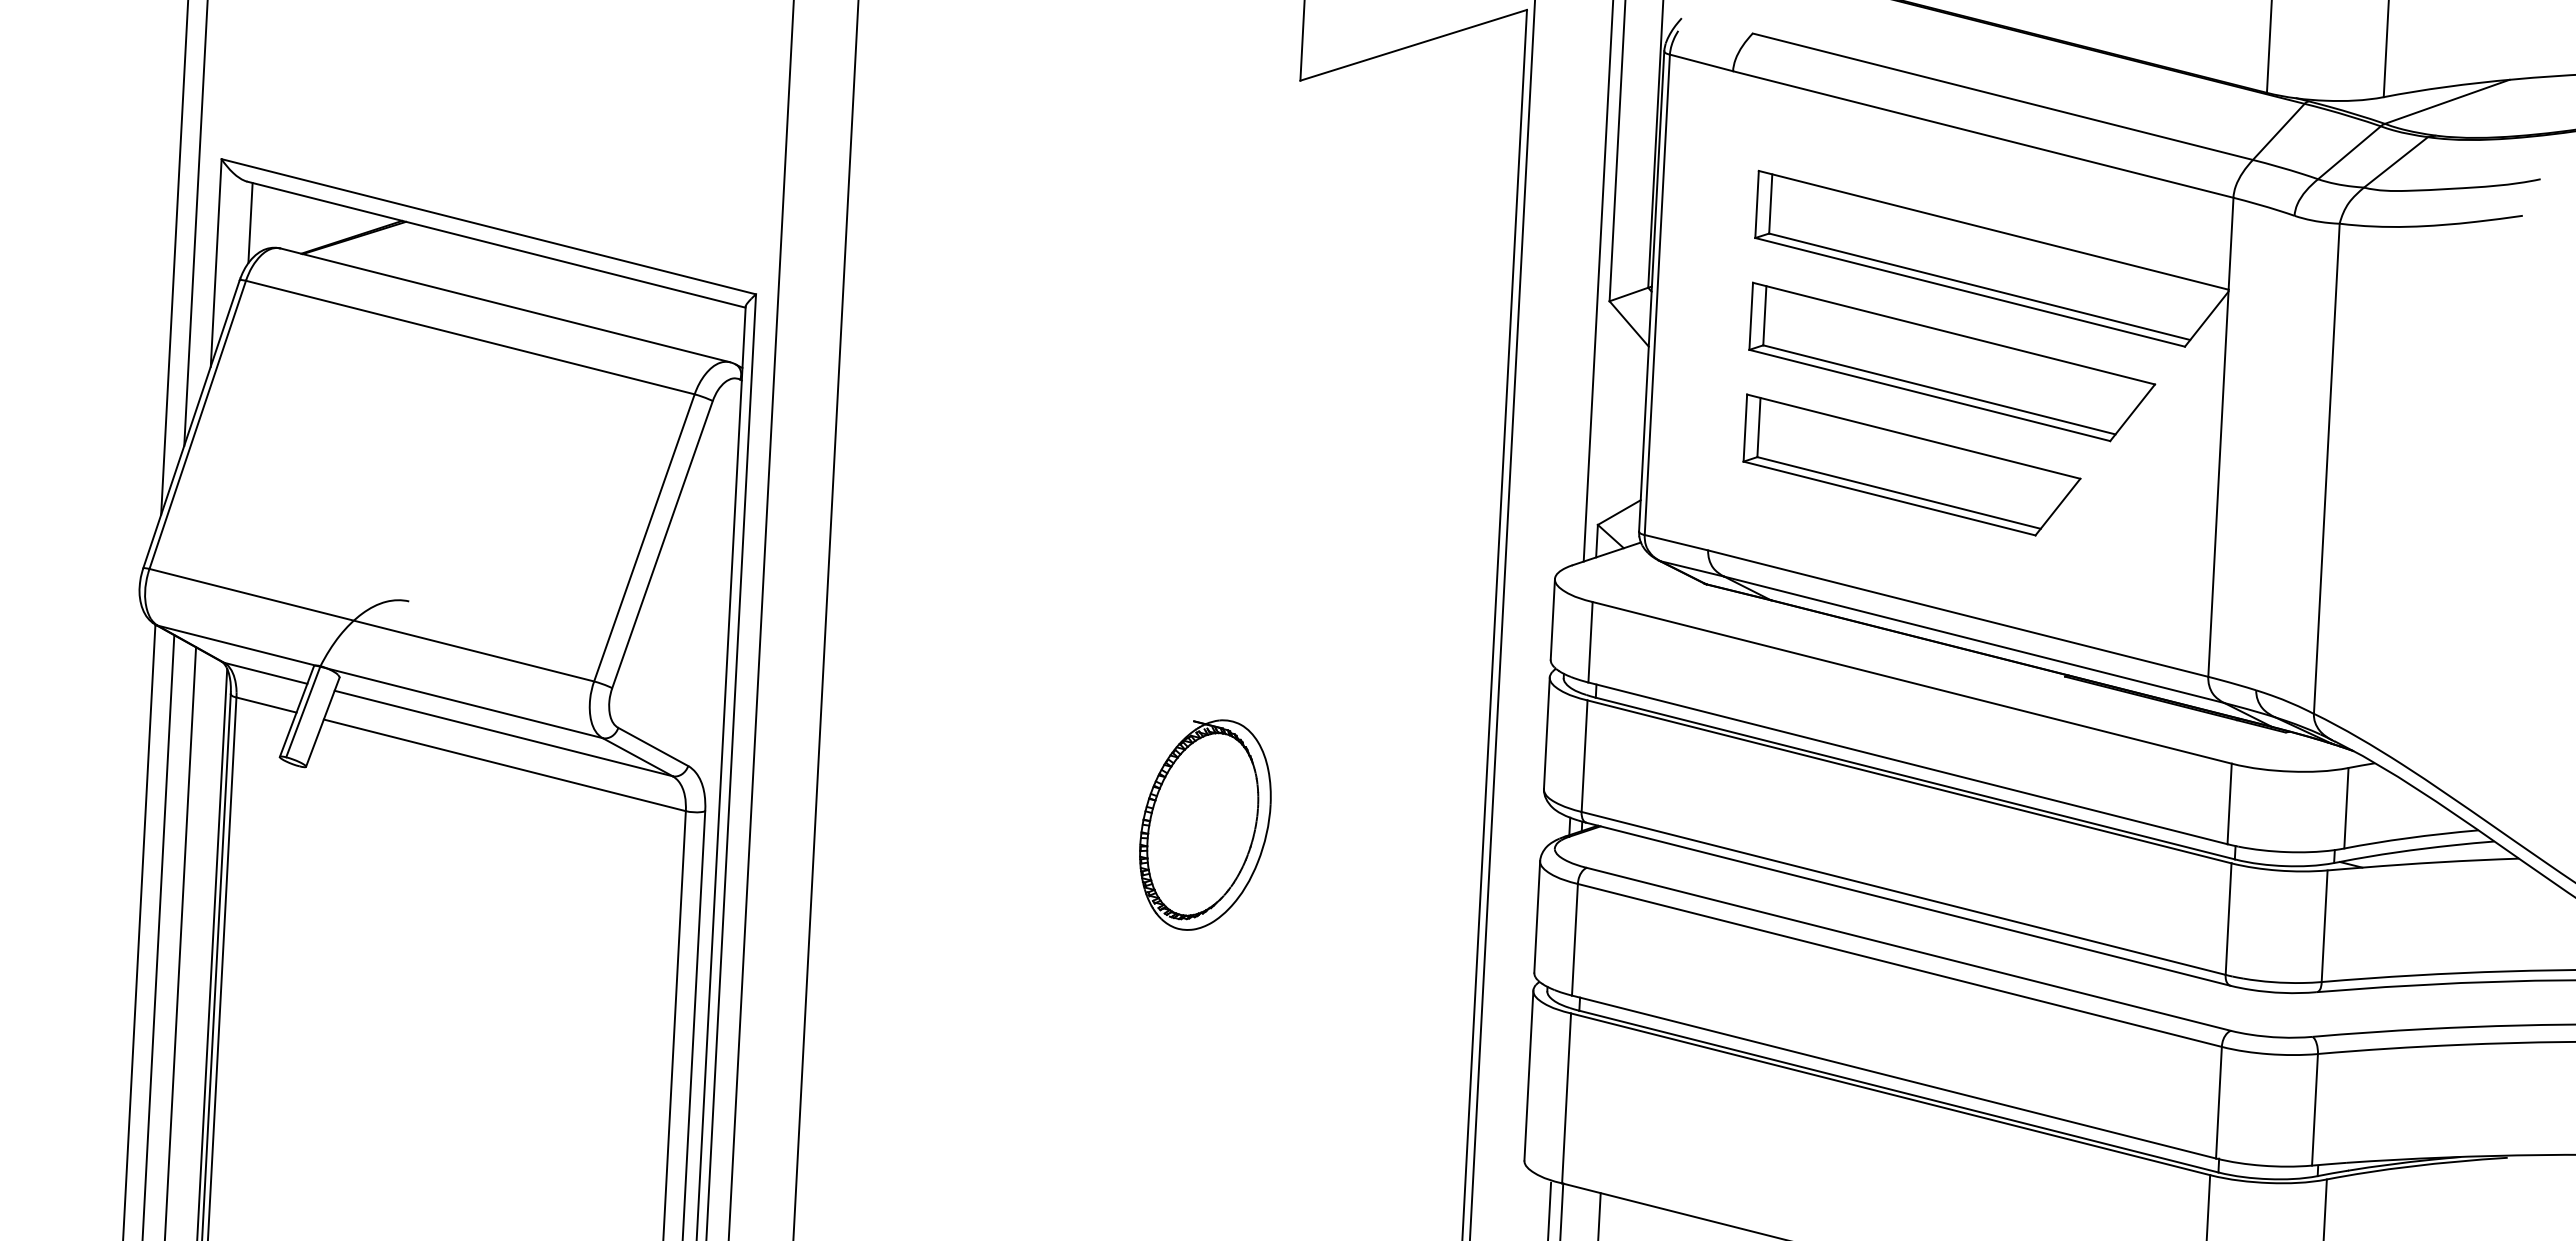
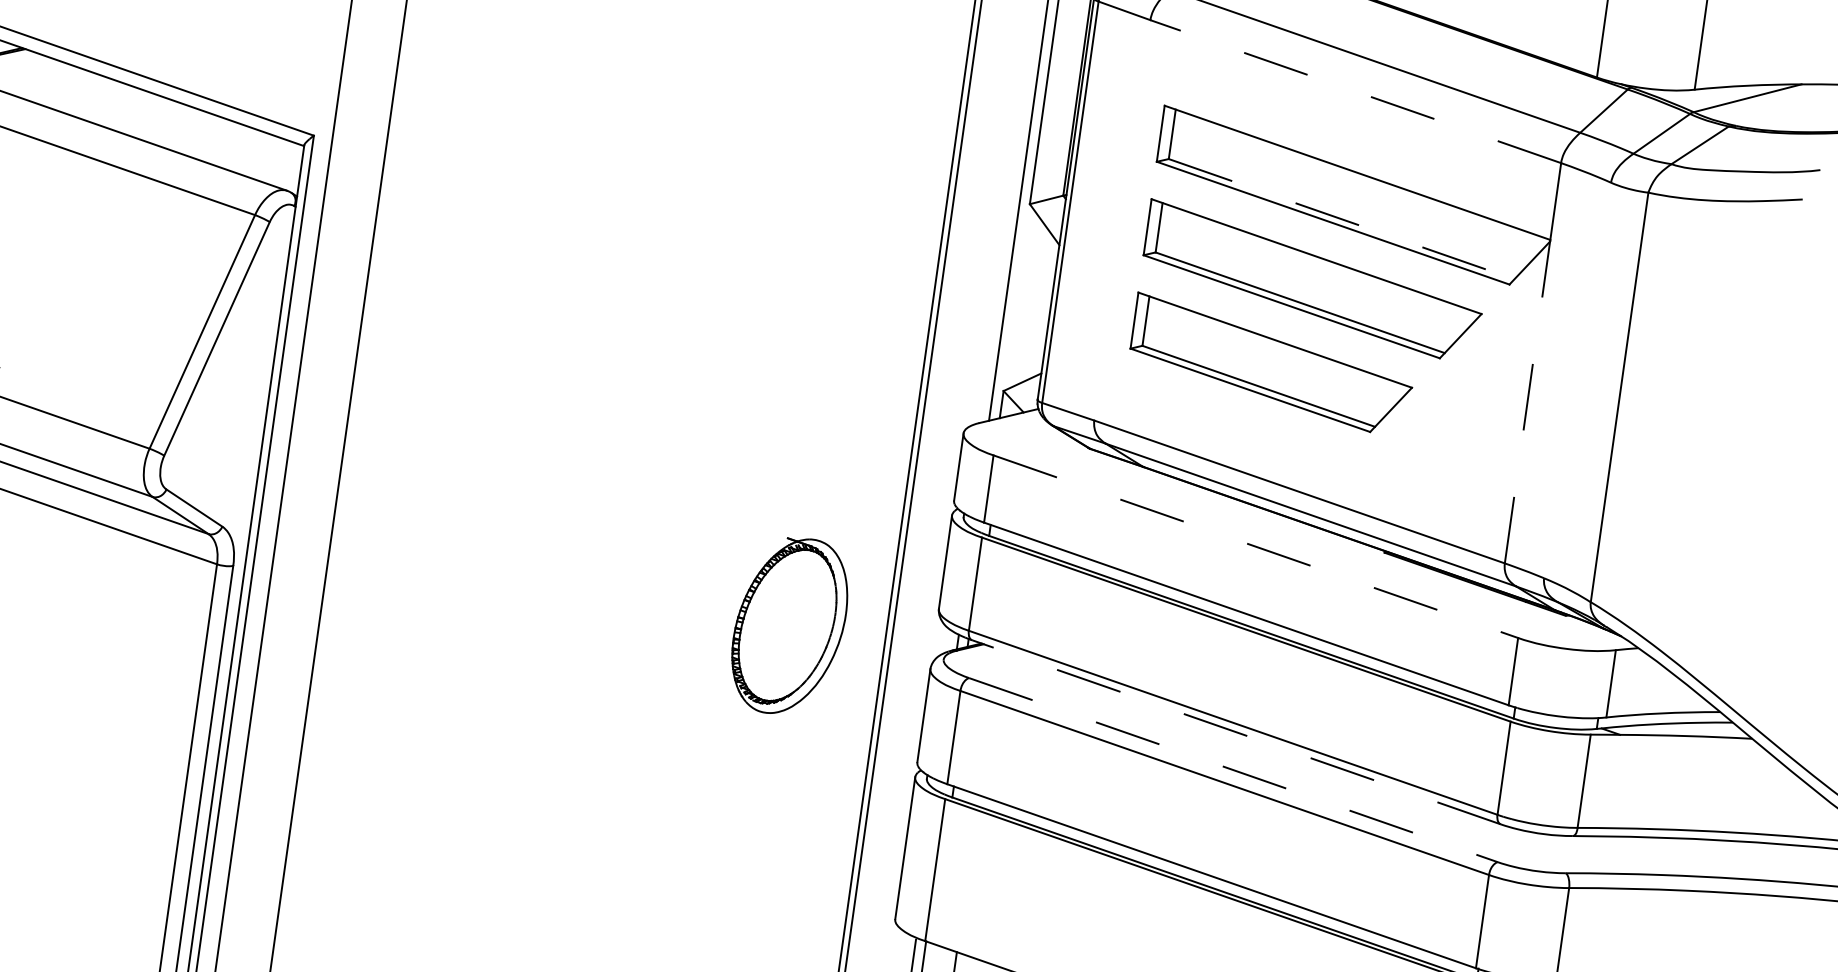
line: (1982, 134) -> (1355, 91), solid -> dashed
line: (1980, 286) -> (1342, 219), solid -> dashed
line: (2218, 483) -> (1527, 401), solid -> dashed
line: (1912, 682) -> (1256, 546), solid -> dashed
part: (1205, 824) -> (789, 625), moved
line: (1908, 904) -> (1236, 732), solid -> dashed
line: (1909, 949) -> (1234, 770), solid -> dashed

